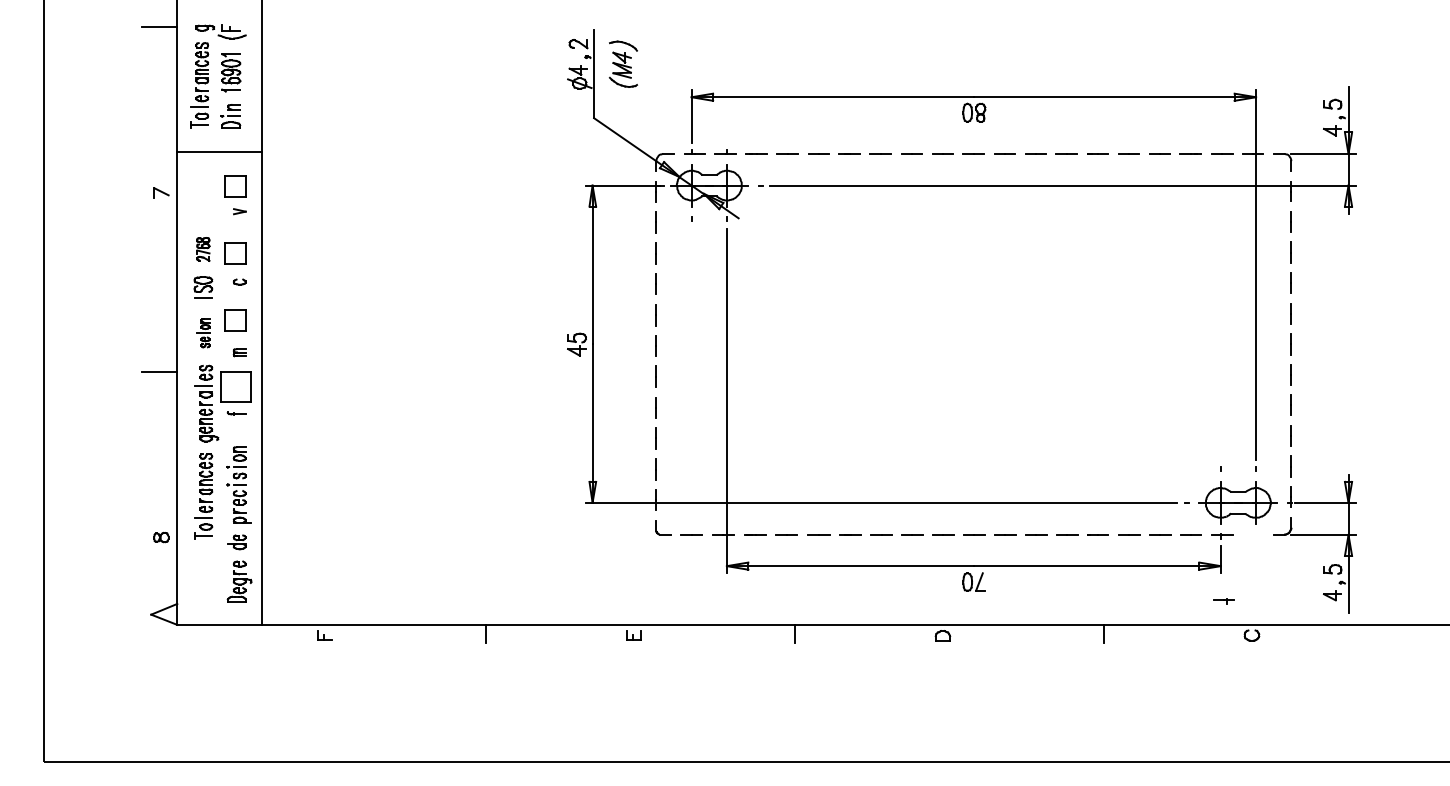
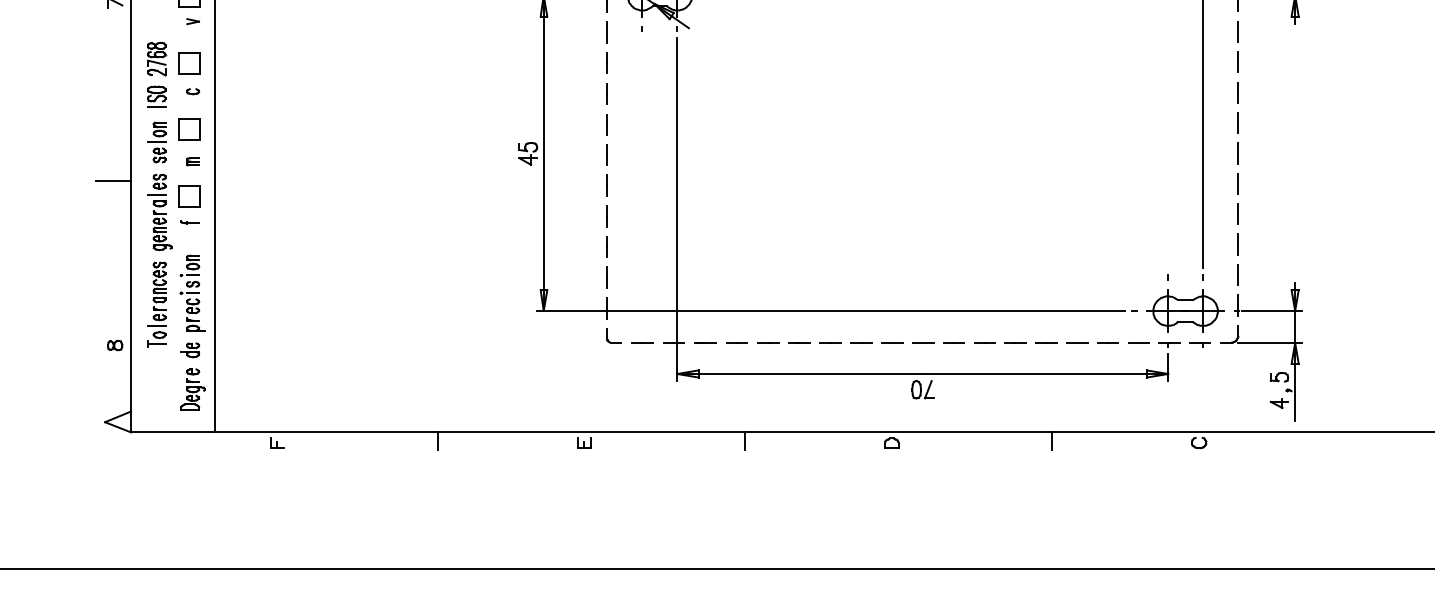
part: (203, 249) -> (157, 59), size x1.43
part: (203, 333) -> (157, 142), size x1.43
part: (235, 387) -> (188, 196), size x0.71
part: (1223, 601) -> (1199, 344), moved

